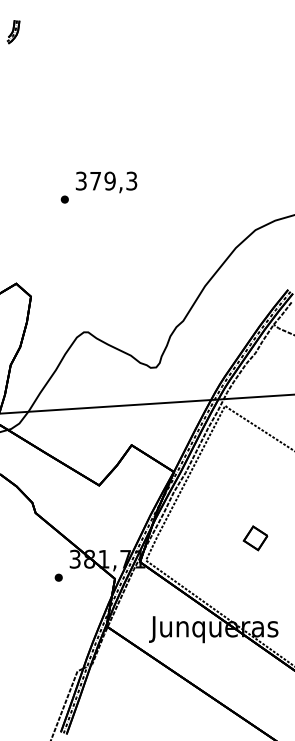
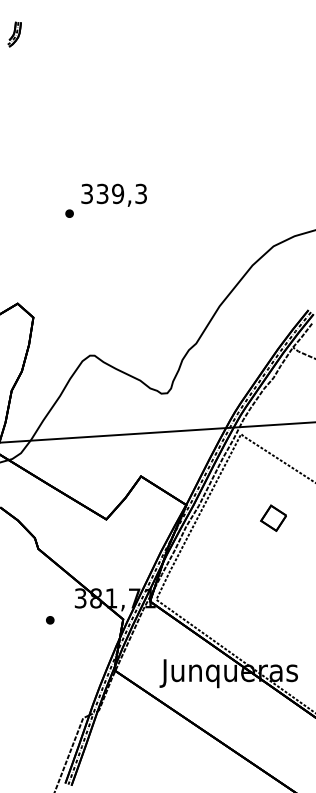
text: (95, 180) -> (102, 193), 379,3 -> 339,3
part: (255, 538) -> (273, 518), moved
part: (58, 577) -> (49, 620), moved

